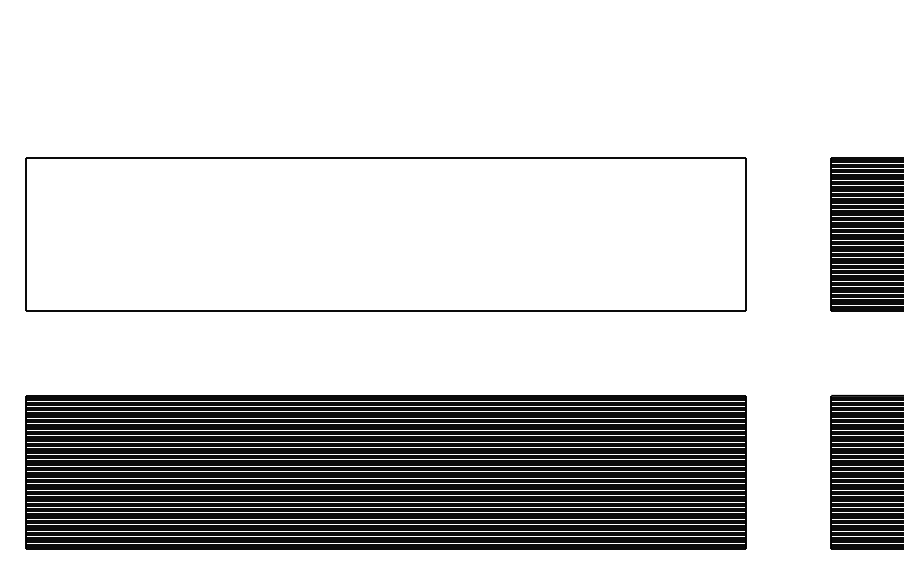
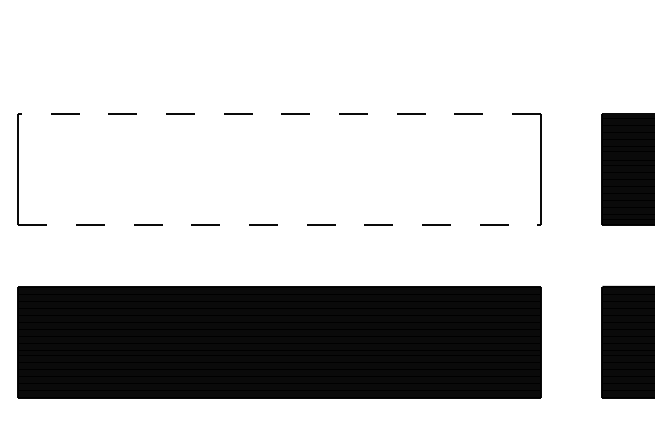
line: (385, 158) -> (279, 114), solid -> dashed
line: (387, 311) -> (280, 225), solid -> dashed

